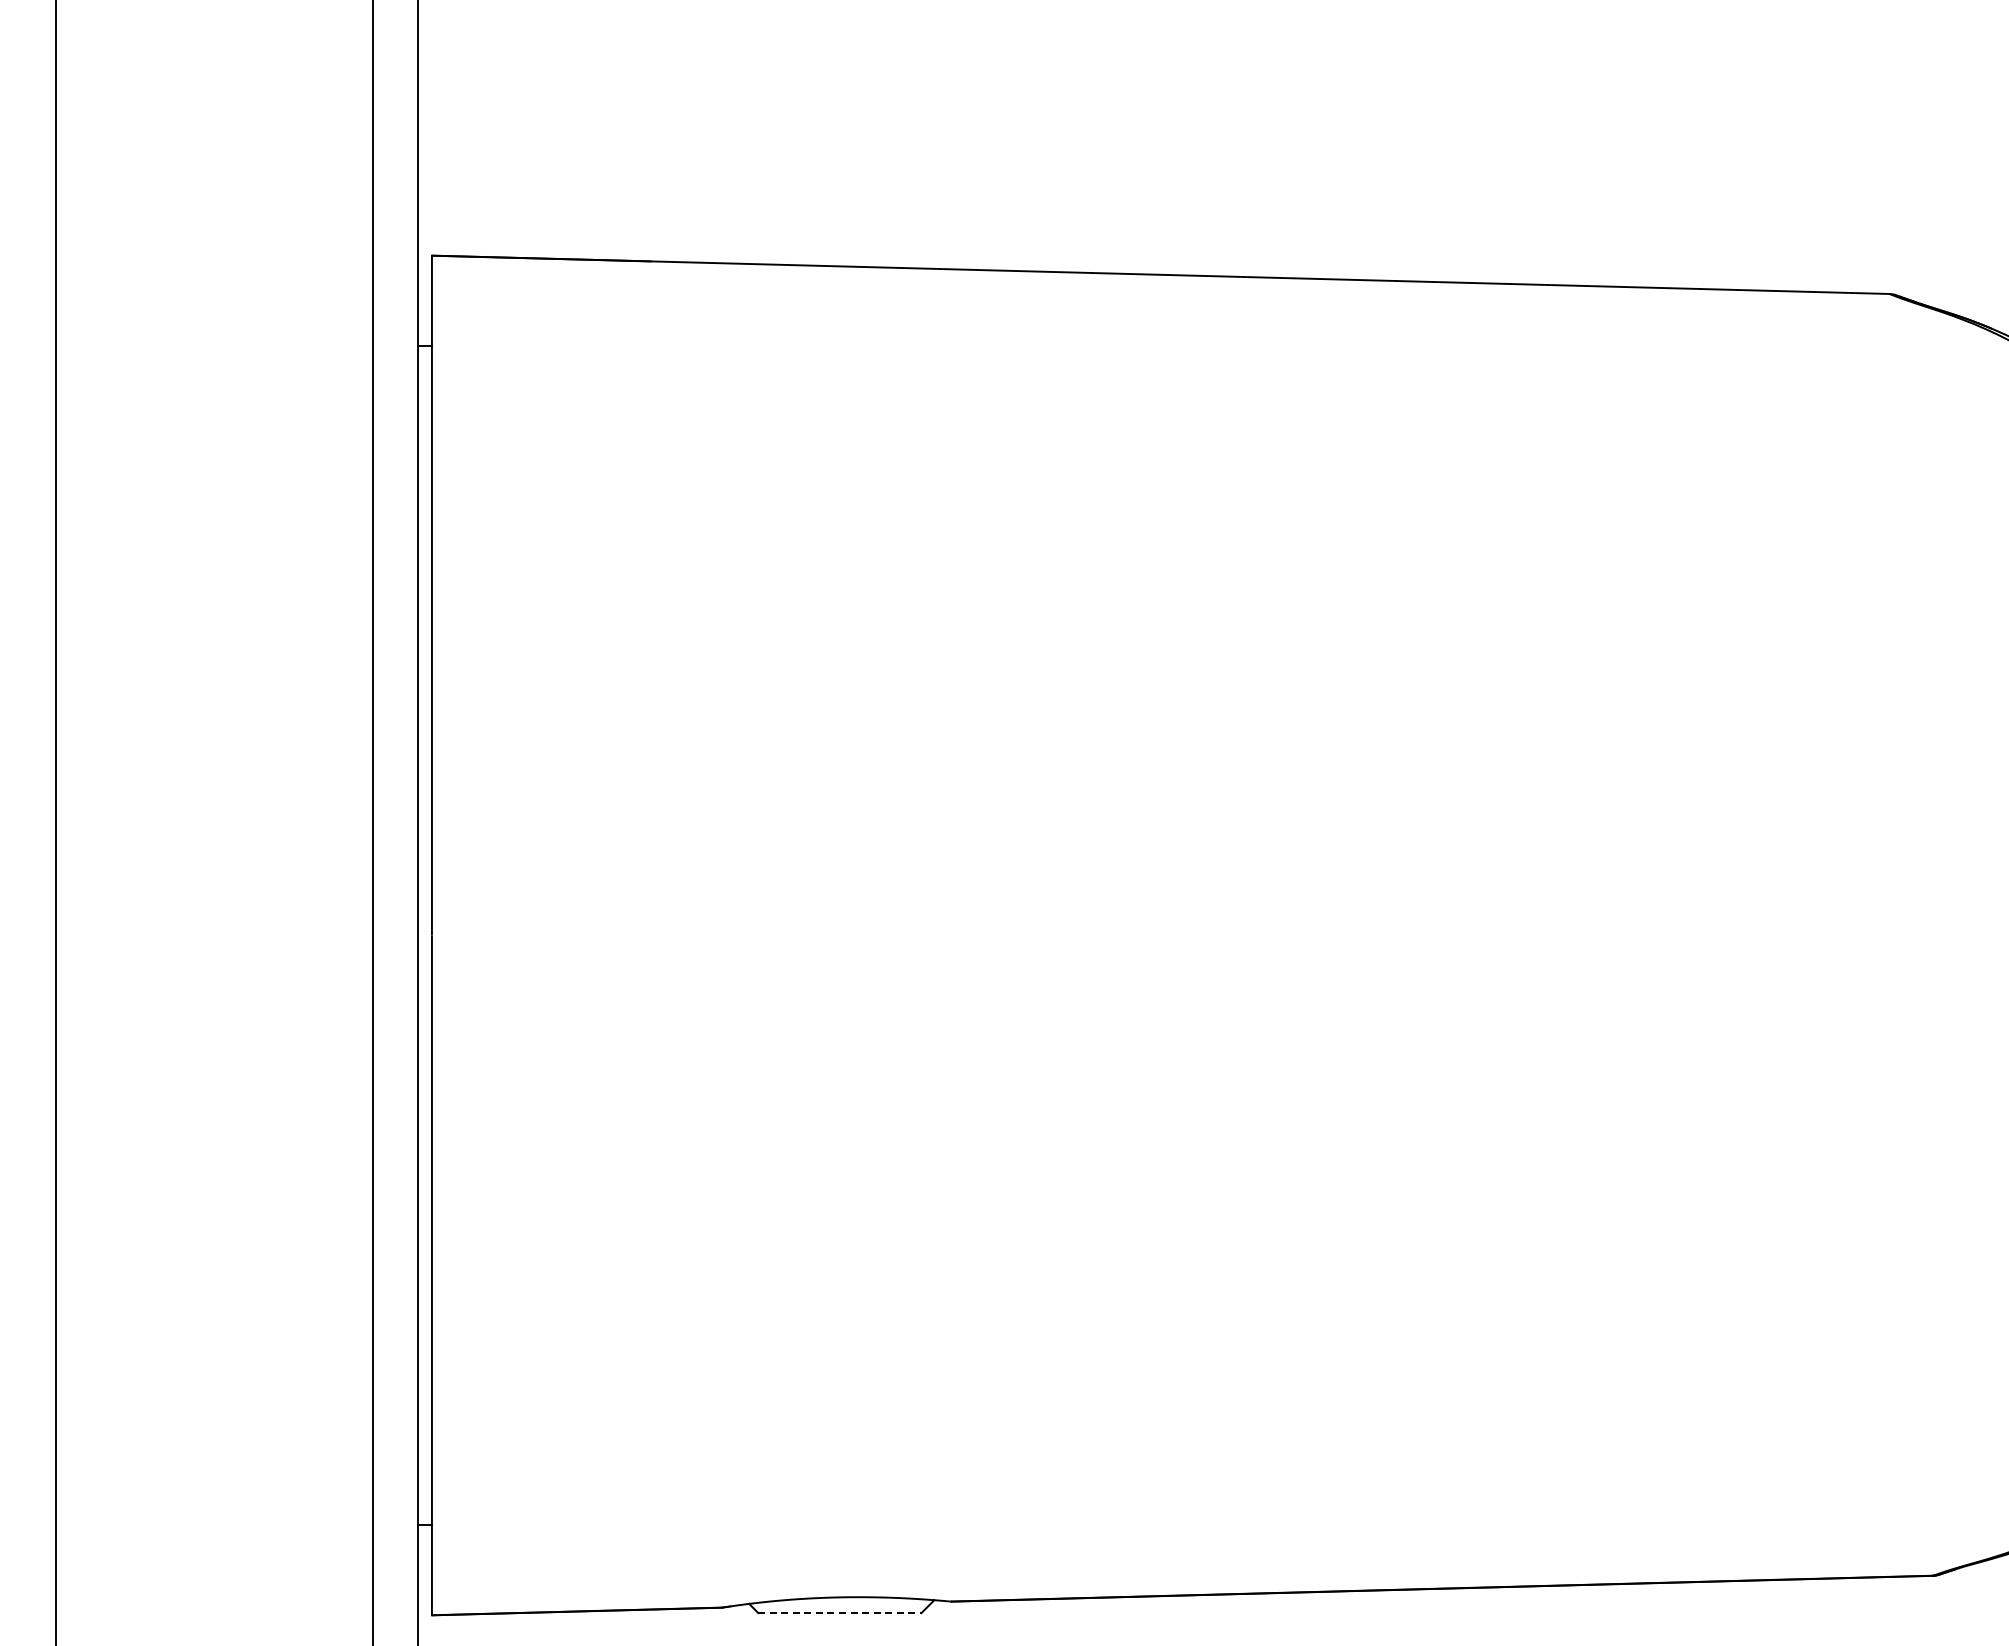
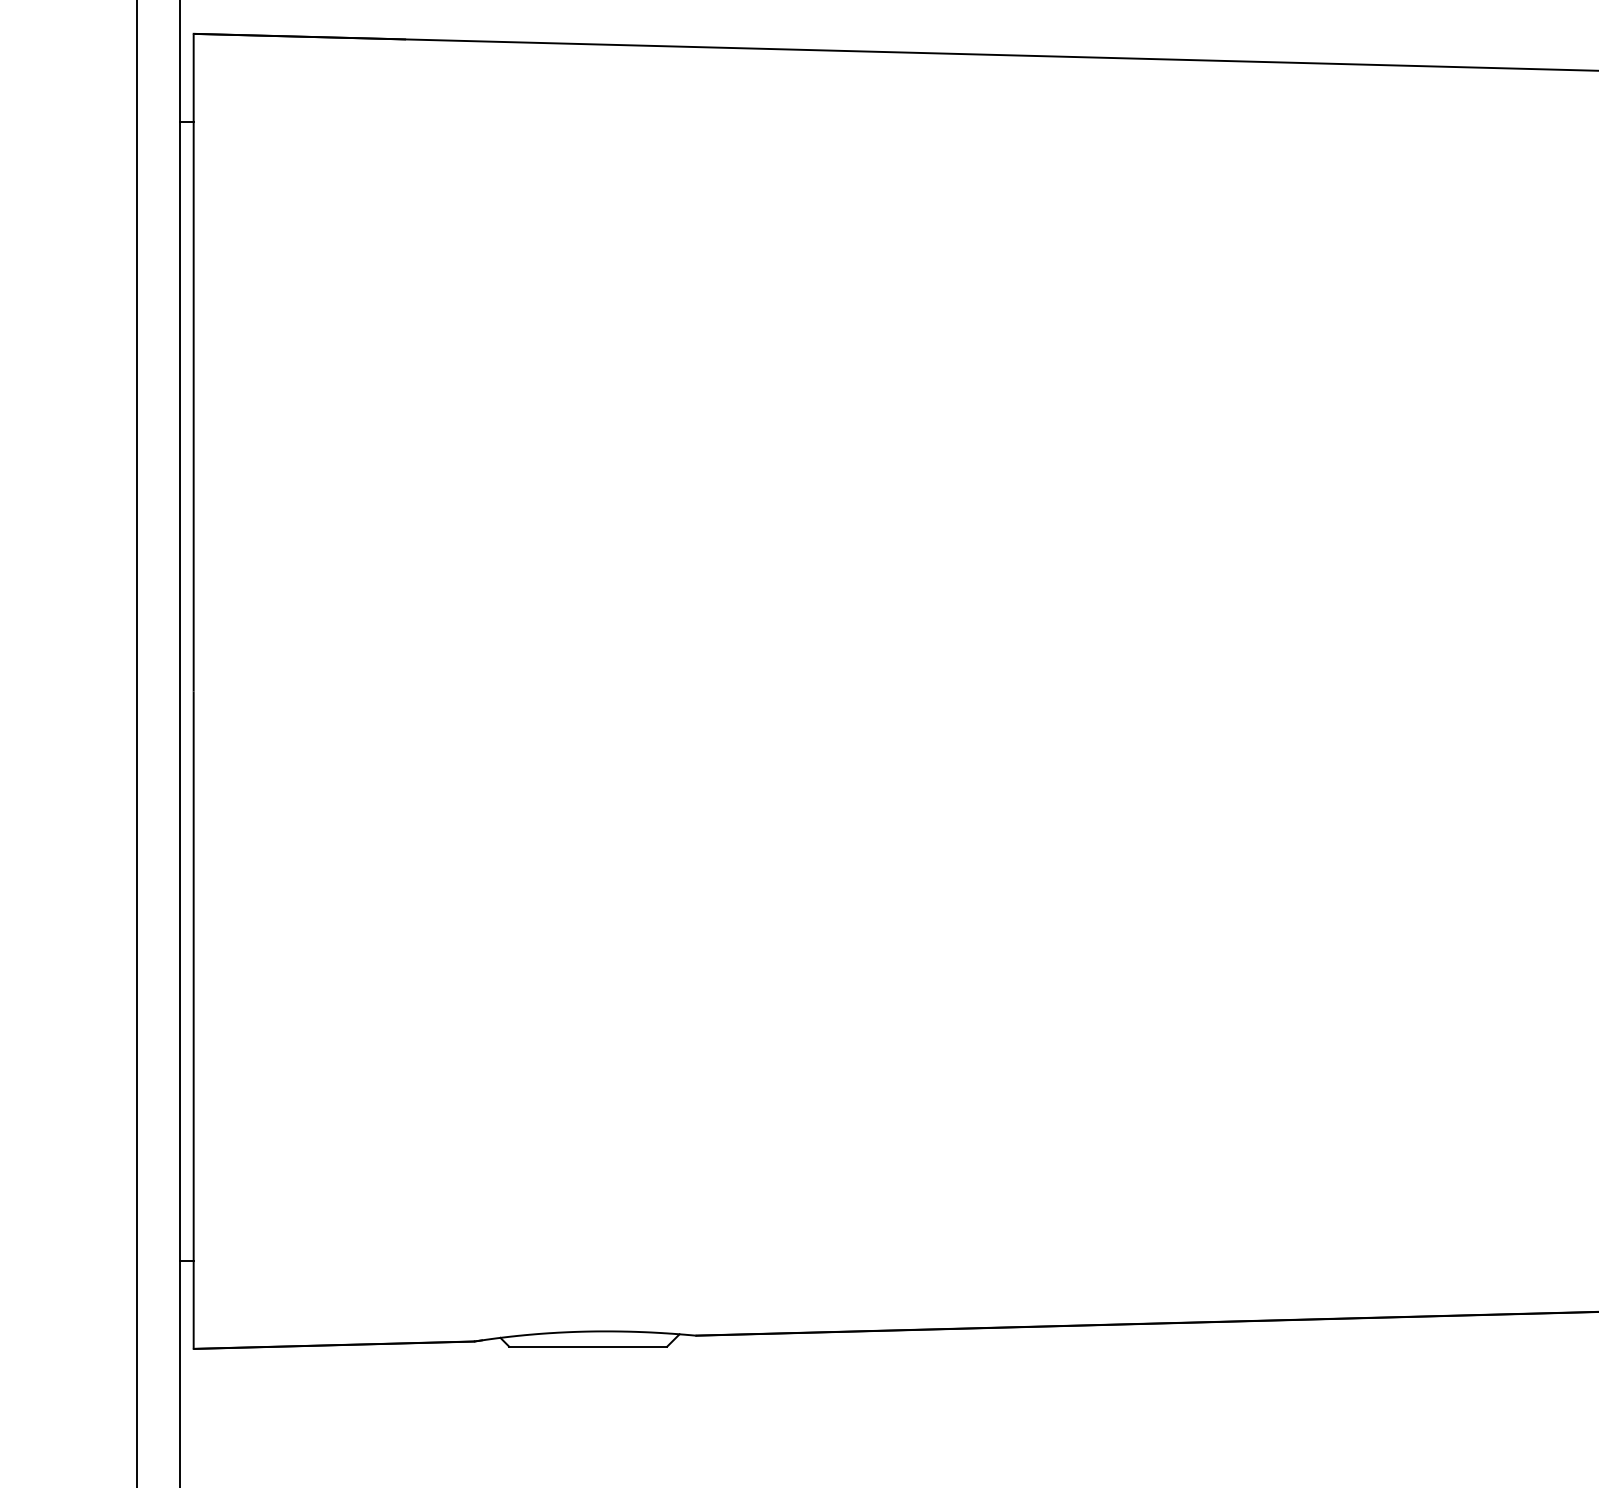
line: (839, 1613) -> (587, 1347), dashed -> solid

